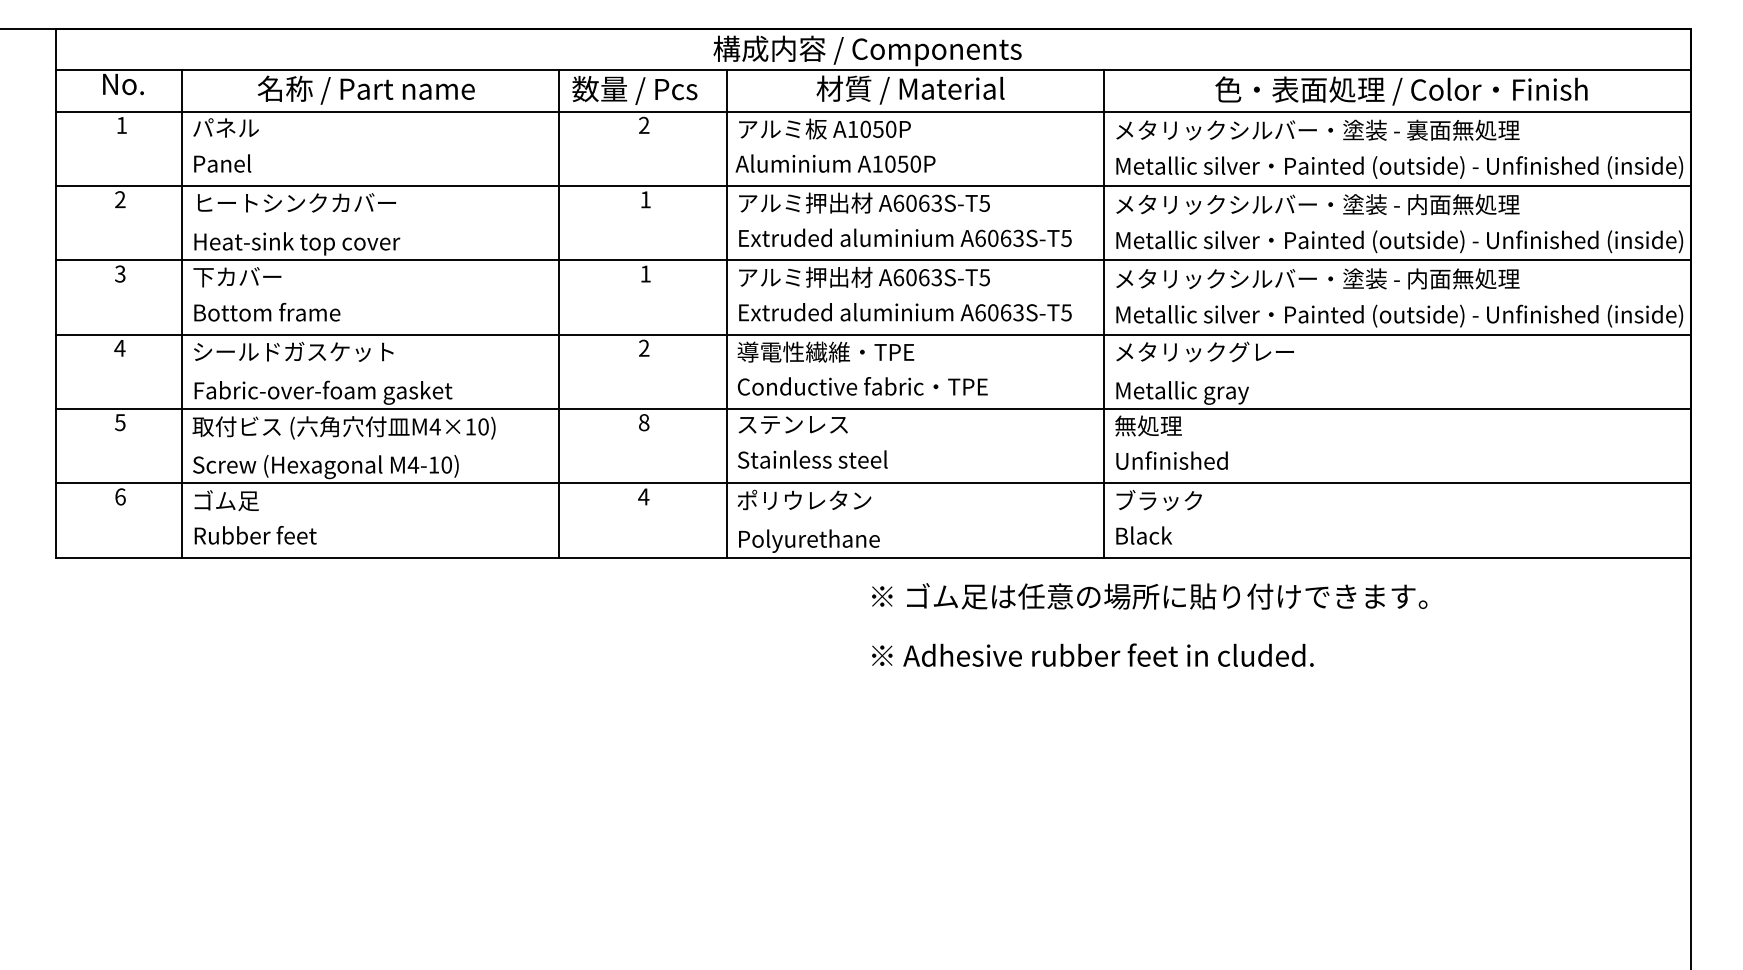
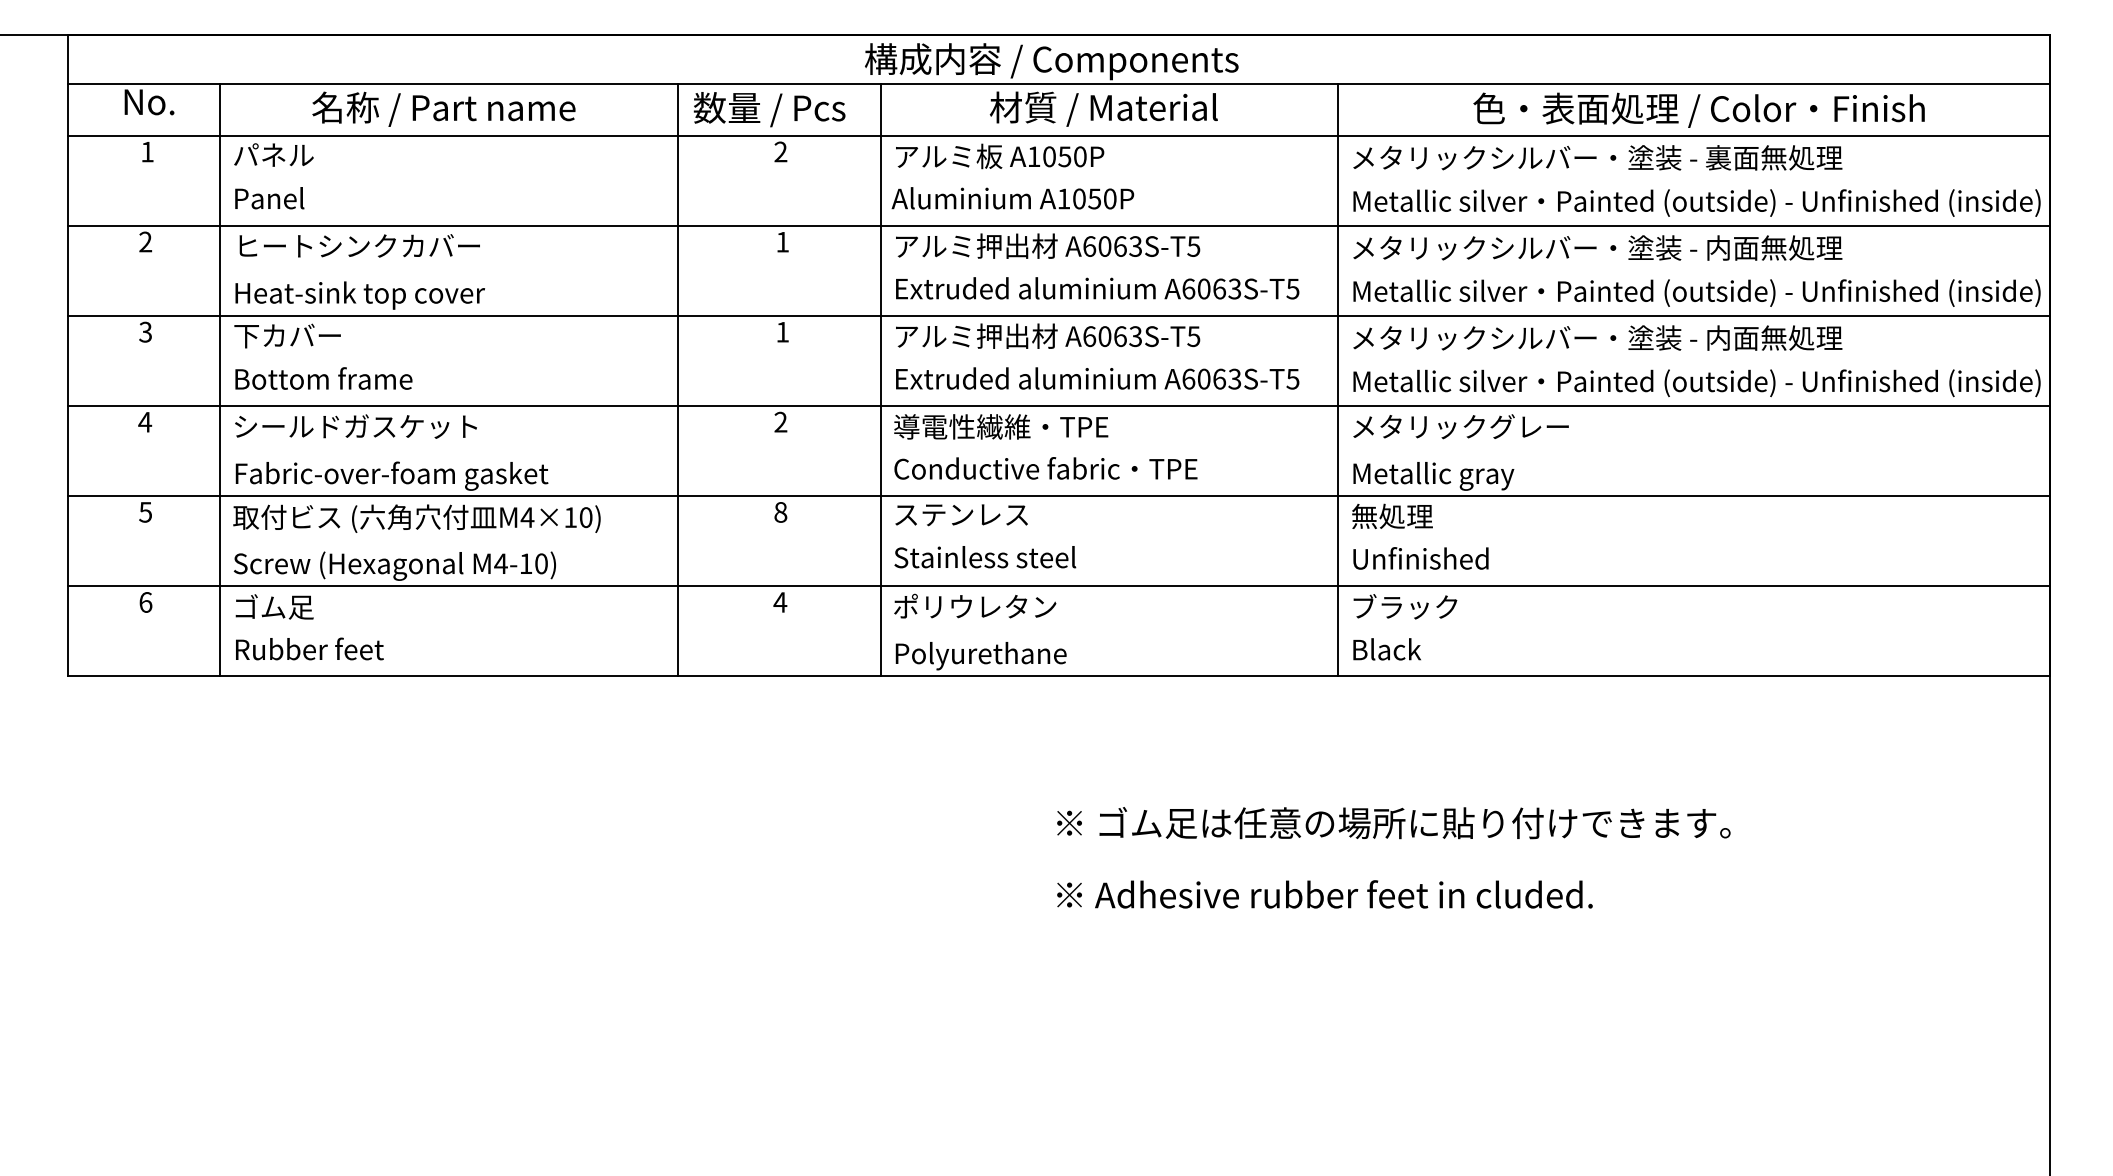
text: (1149, 624) -> (1393, 857), moved

